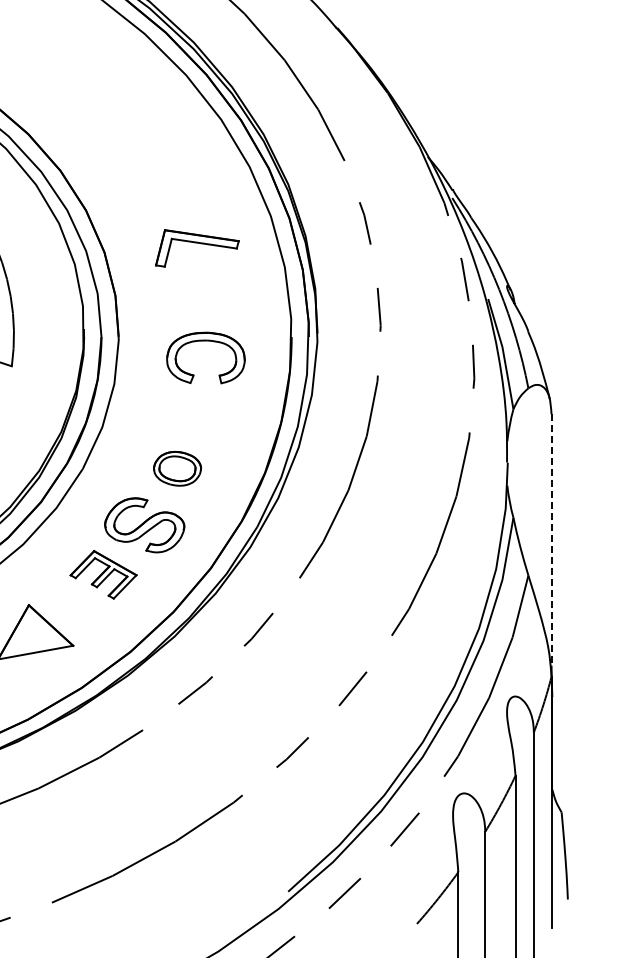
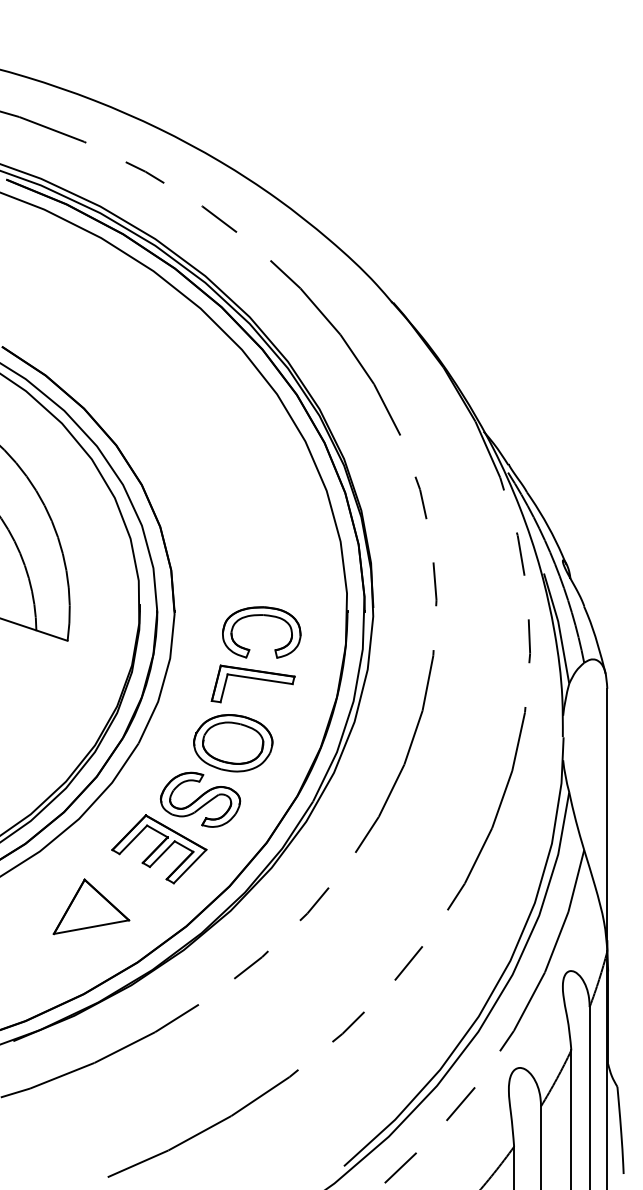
part: (196, 247) -> (252, 683), moved
part: (177, 468) -> (233, 743), size x1.67
line: (551, 539) -> (607, 814), dashed -> solid
part: (103, 574) -> (159, 849), size x1.43

